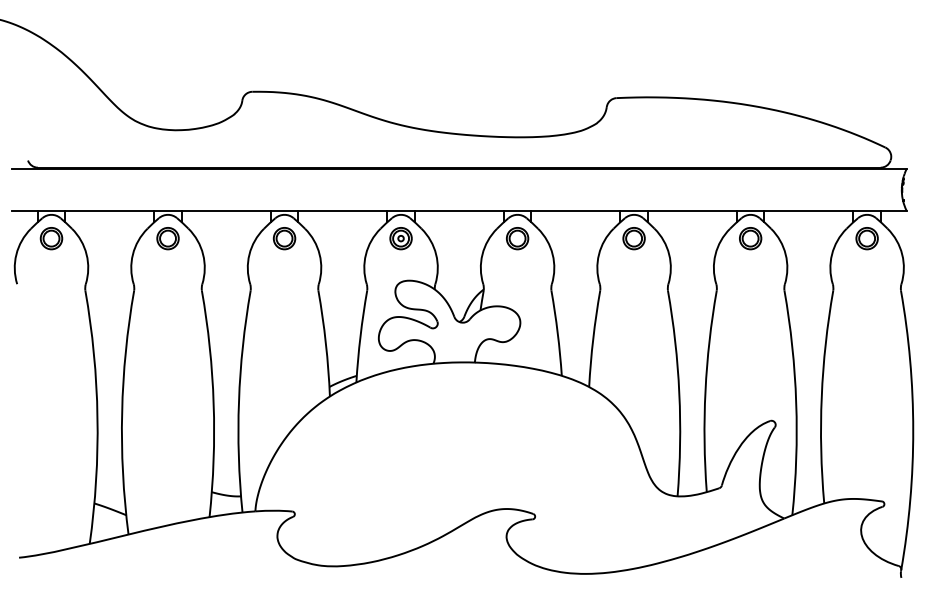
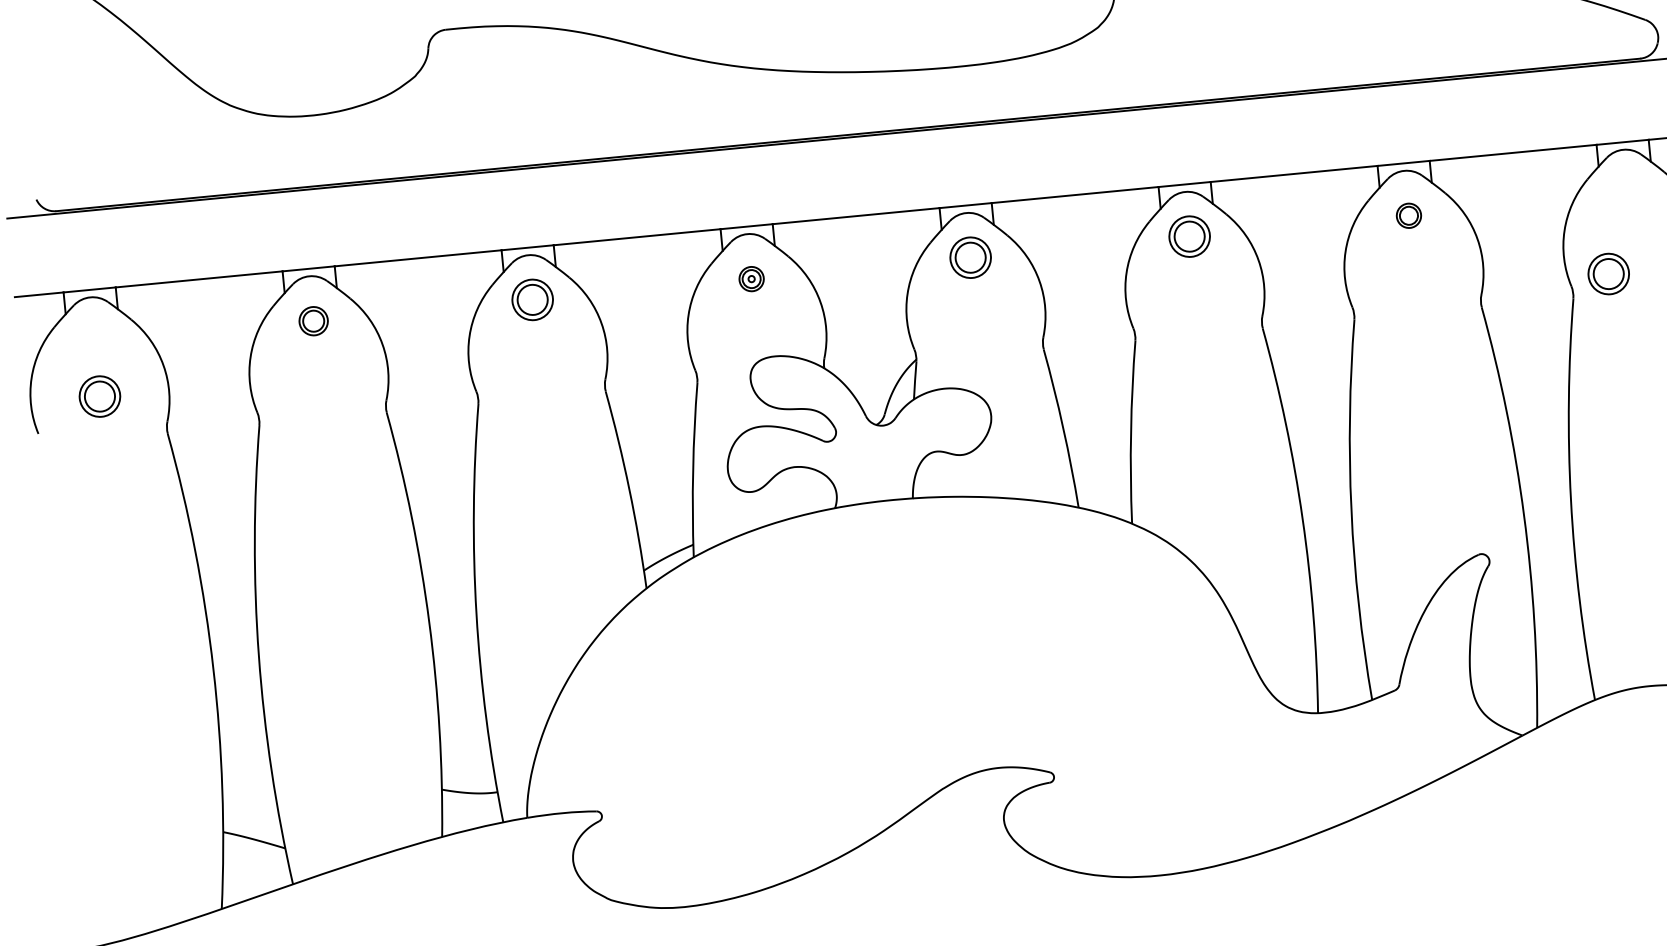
part: (51, 238) -> (99, 396), moved
part: (167, 238) -> (312, 320), size x0.7
part: (400, 238) -> (750, 278), size x0.6
part: (750, 238) -> (1408, 215), size x0.6
part: (866, 238) -> (1607, 273), moved

